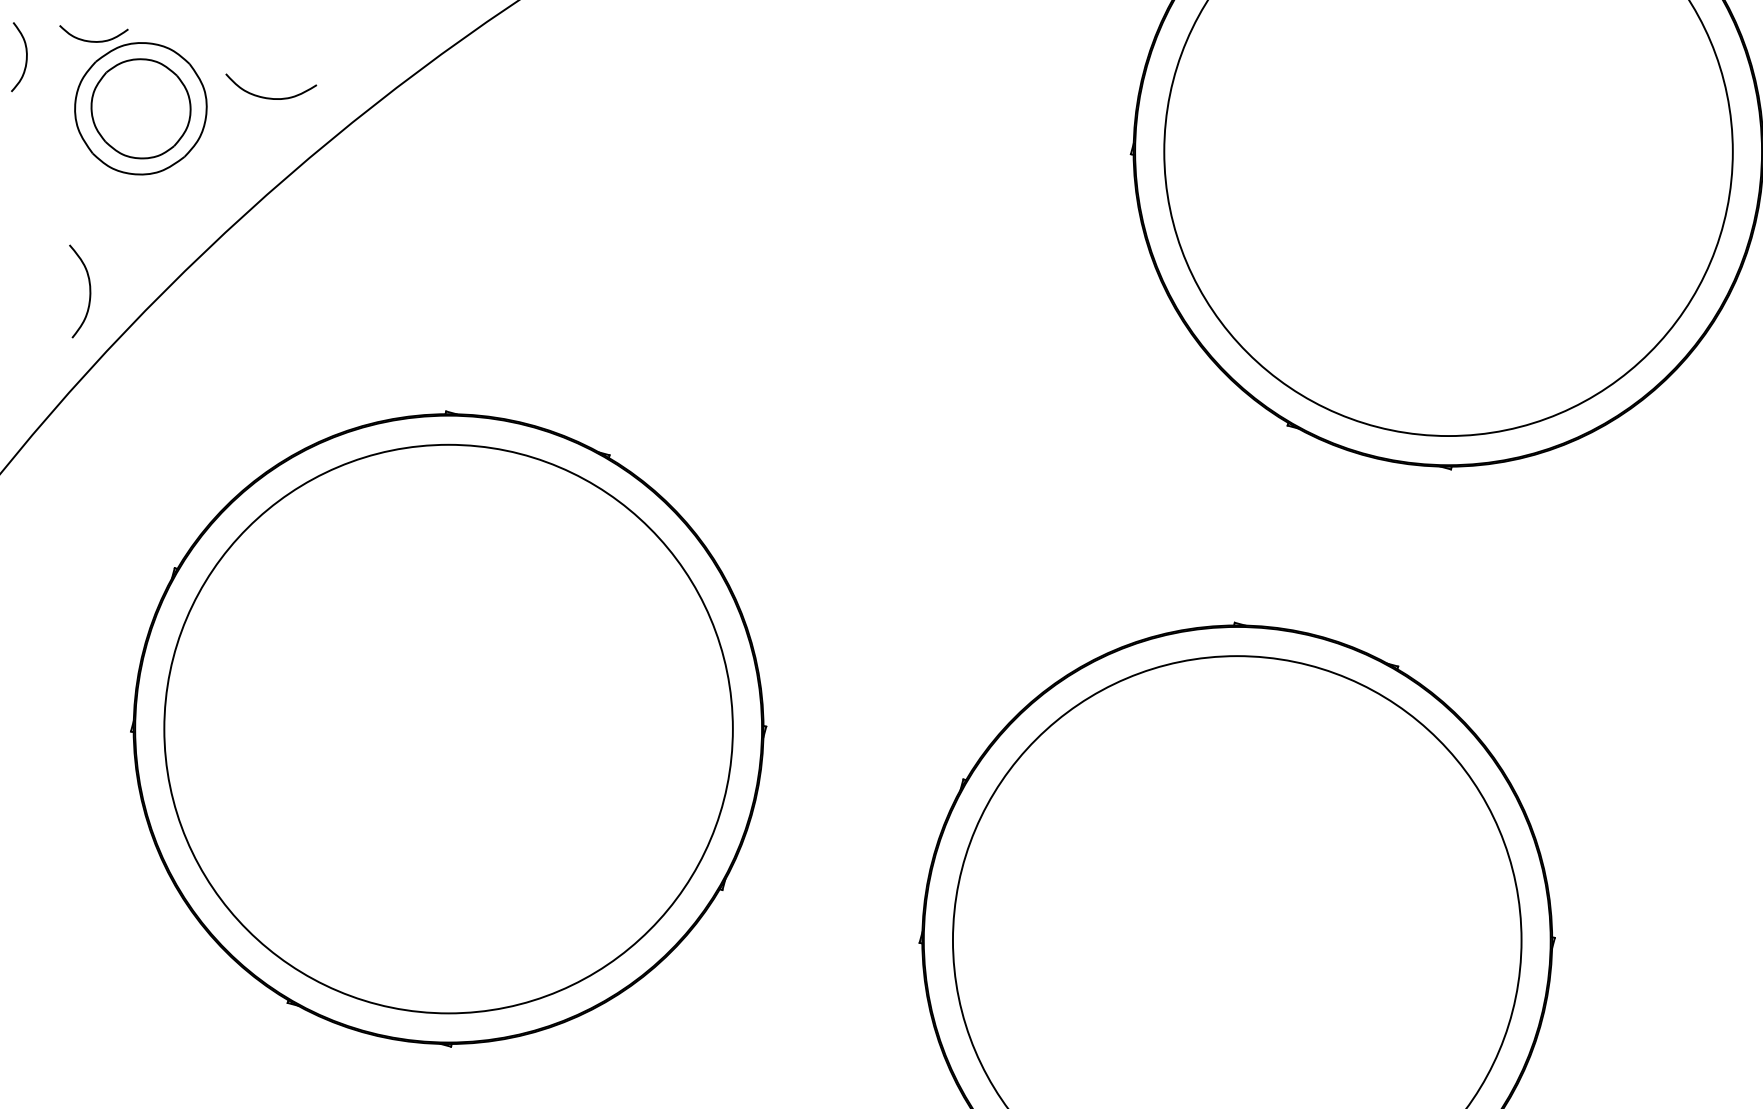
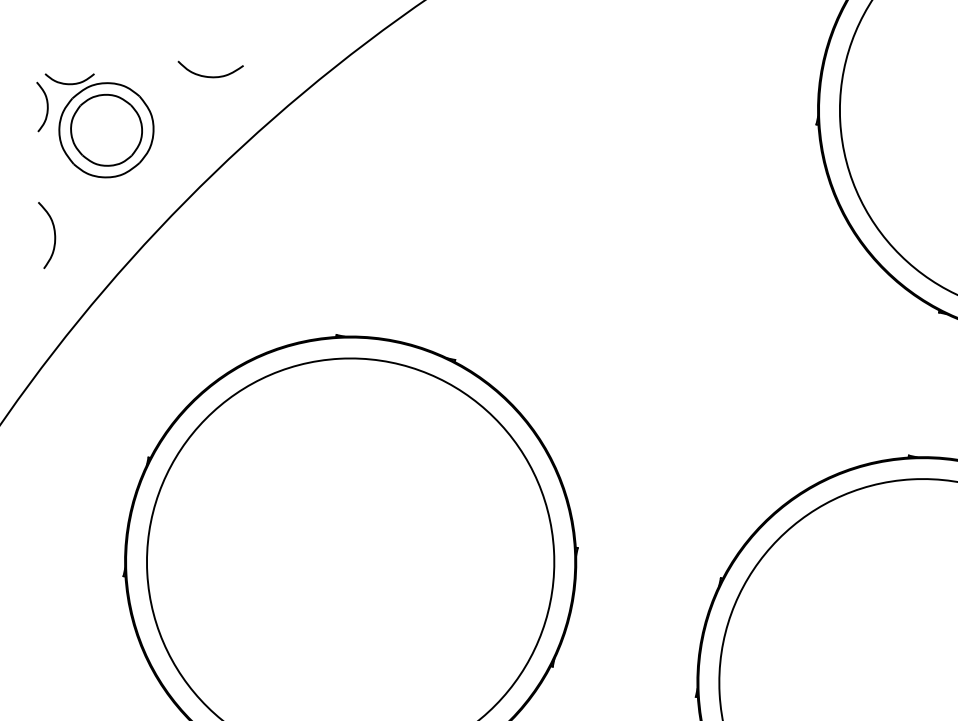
curve: (25, 59) -> (46, 108), moved
curve: (271, 97) -> (211, 76), moved
curve: (89, 291) -> (54, 234), moved

